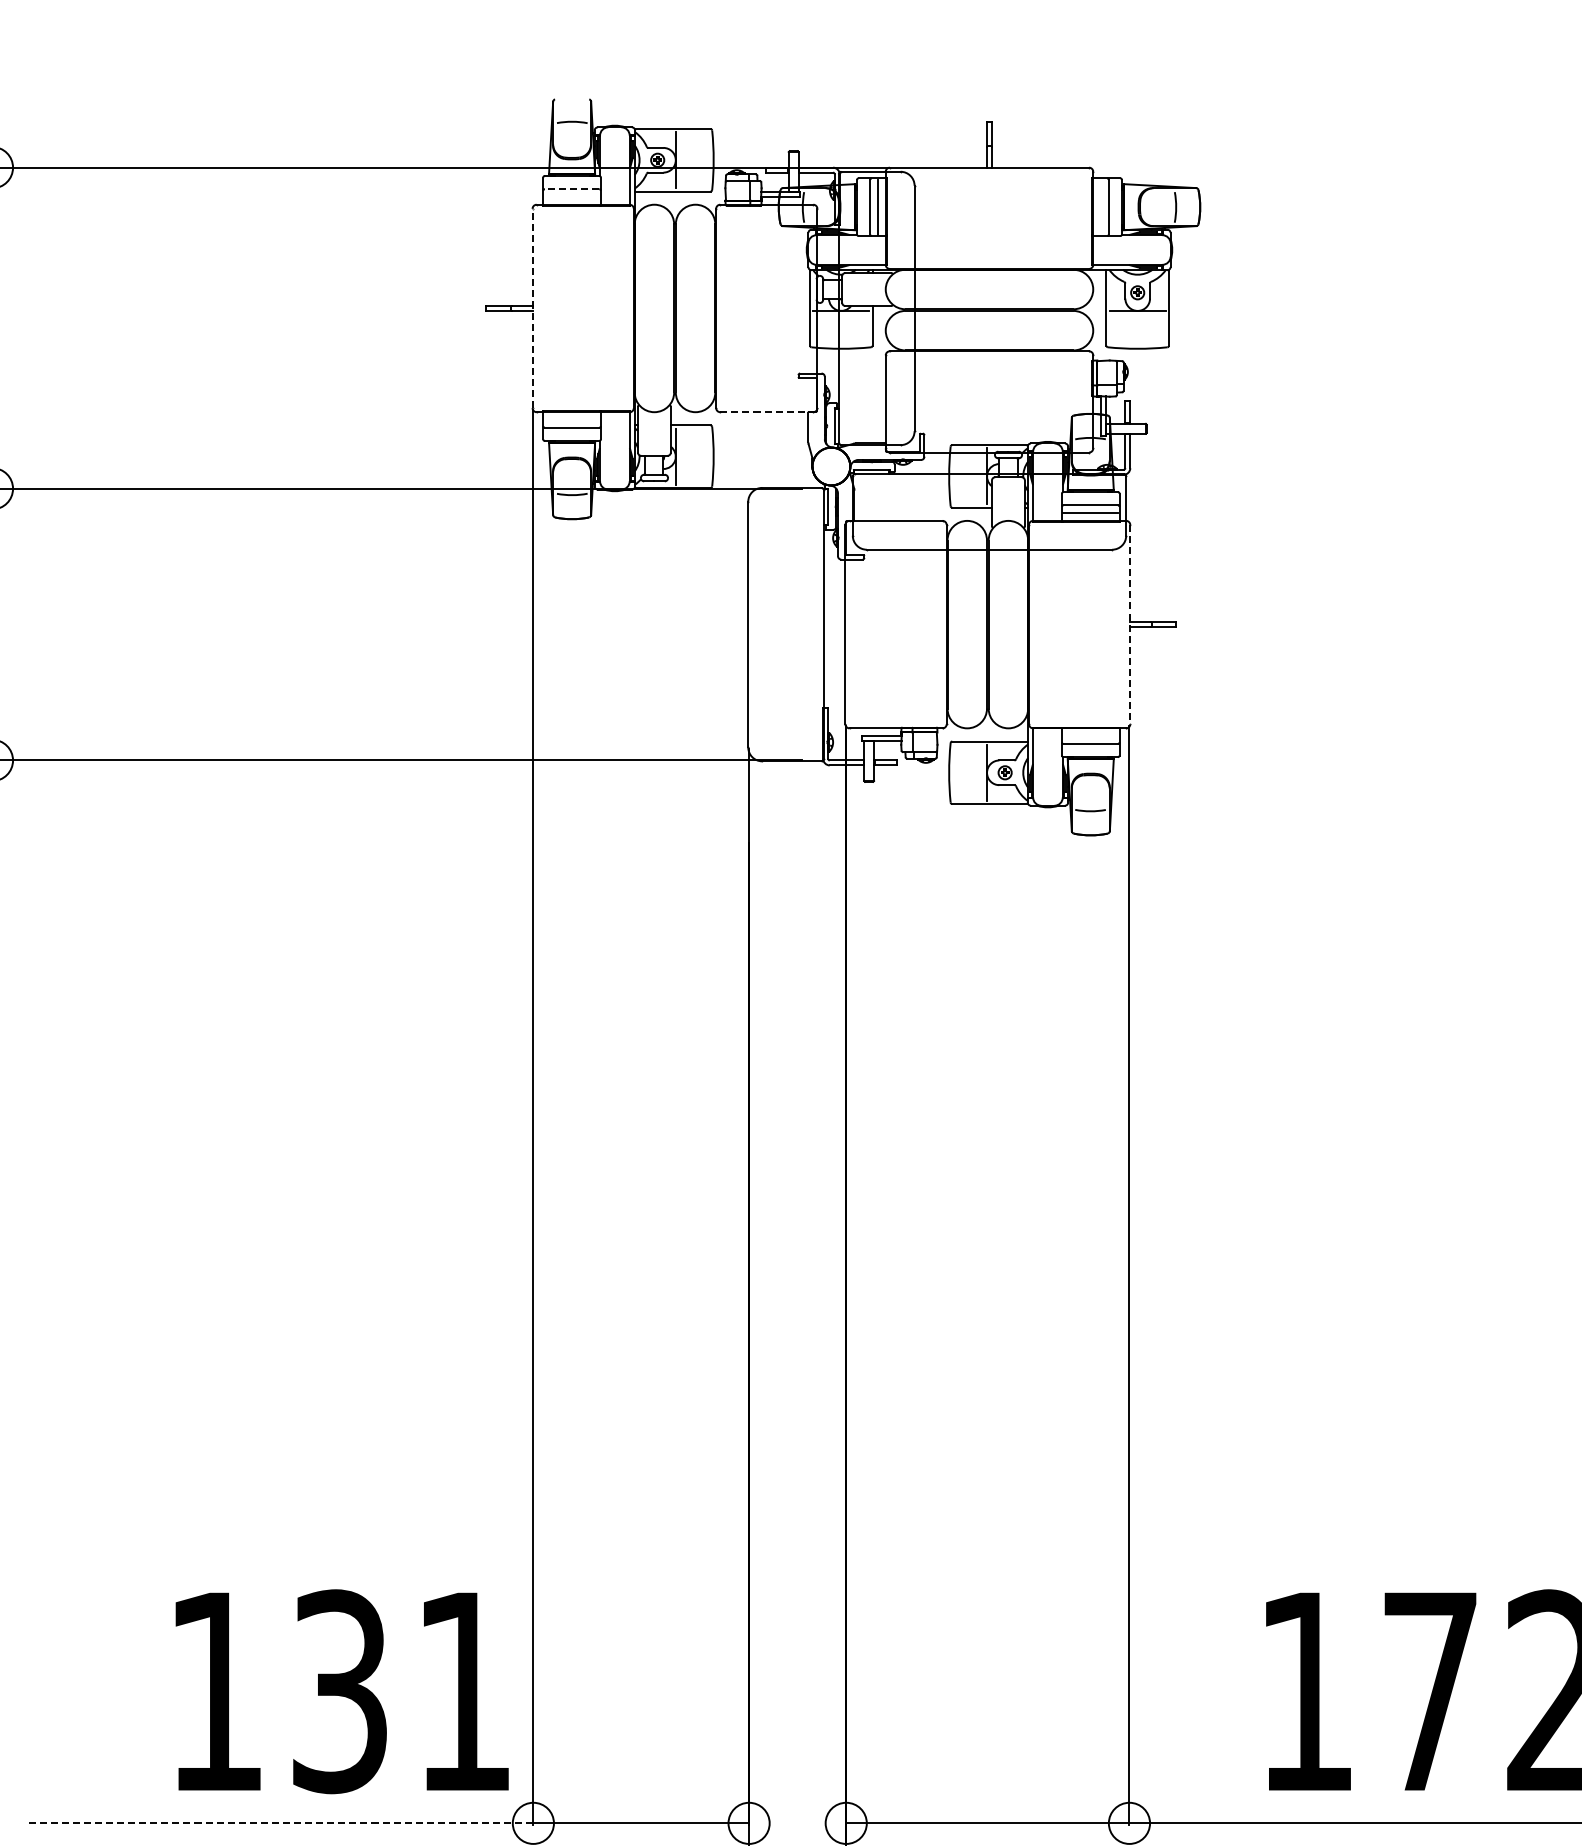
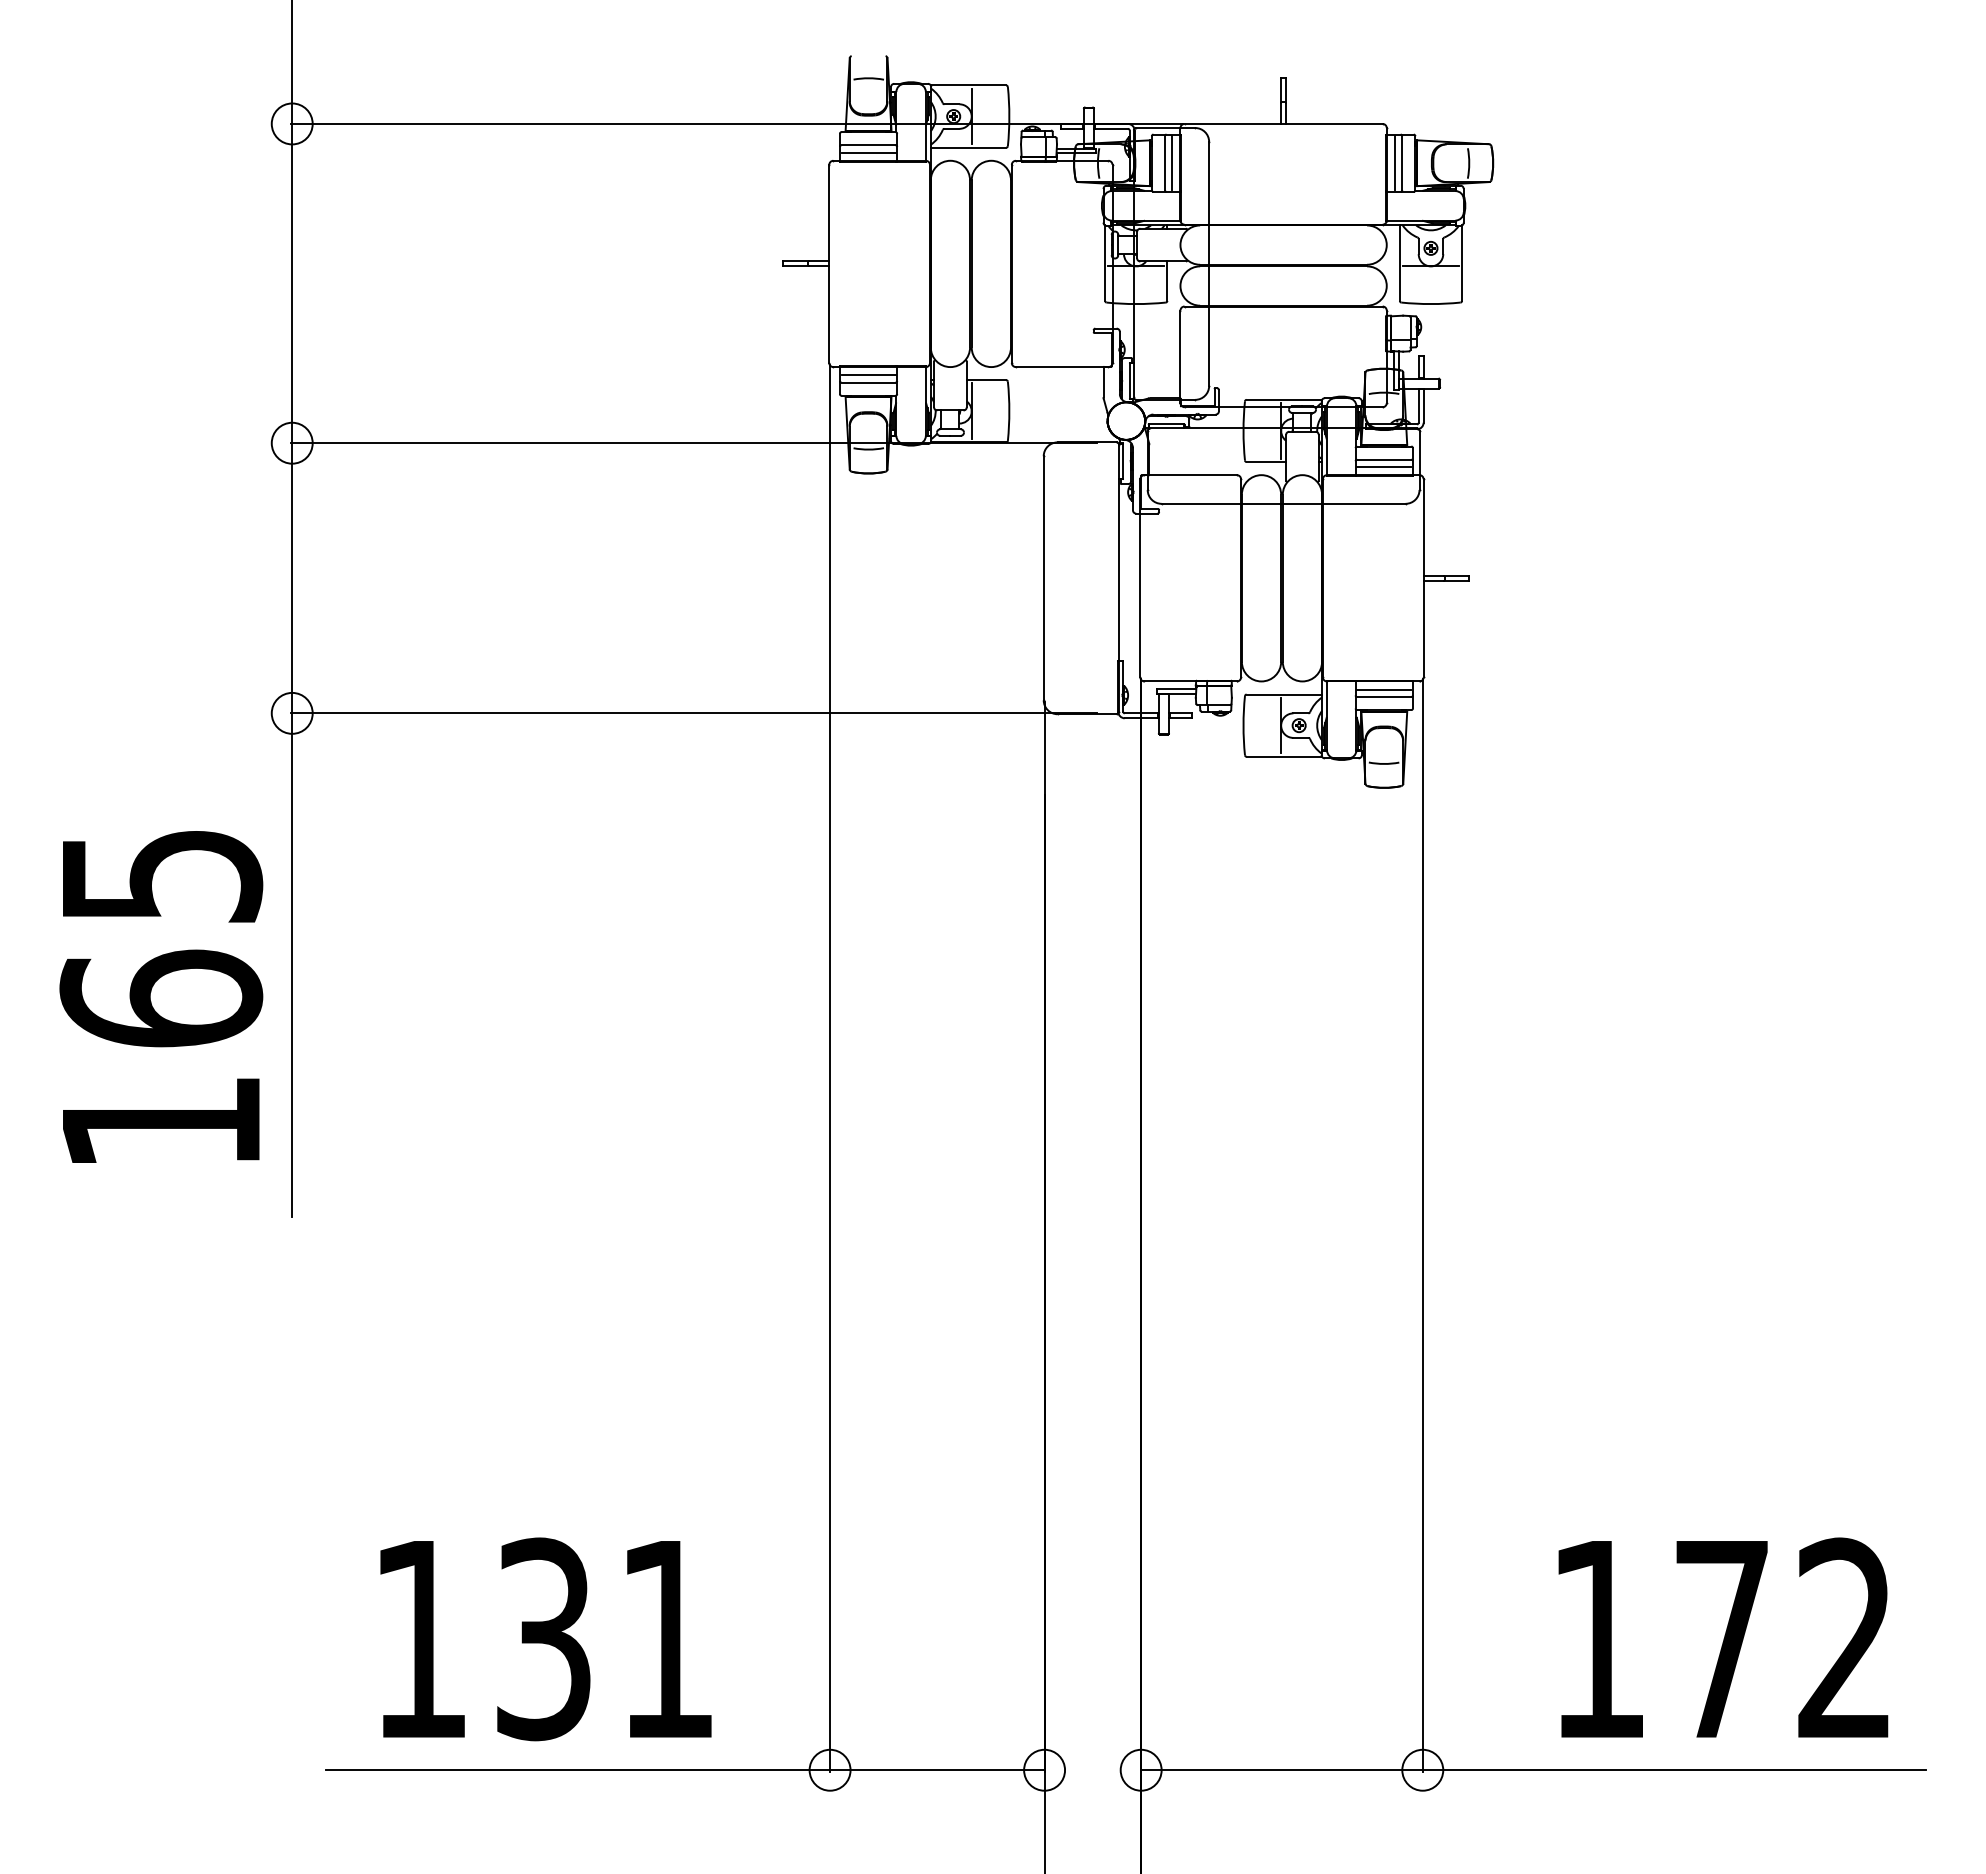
line: (572, 189) -> (868, 145), dashed -> solid
line: (572, 196) -> (868, 152), added
line: (1101, 207) -> (1394, 163), added
line: (532, 308) -> (829, 263), dashed -> solid
line: (767, 412) -> (1062, 367), dashed -> solid
line: (572, 420) -> (868, 375), added
line: (1130, 624) -> (1423, 578), dashed -> solid
line: (1090, 736) -> (1384, 689), added
text: (341, 1691) -> (545, 1639), moved
line: (280, 1823) -> (578, 1770), dashed -> solid

